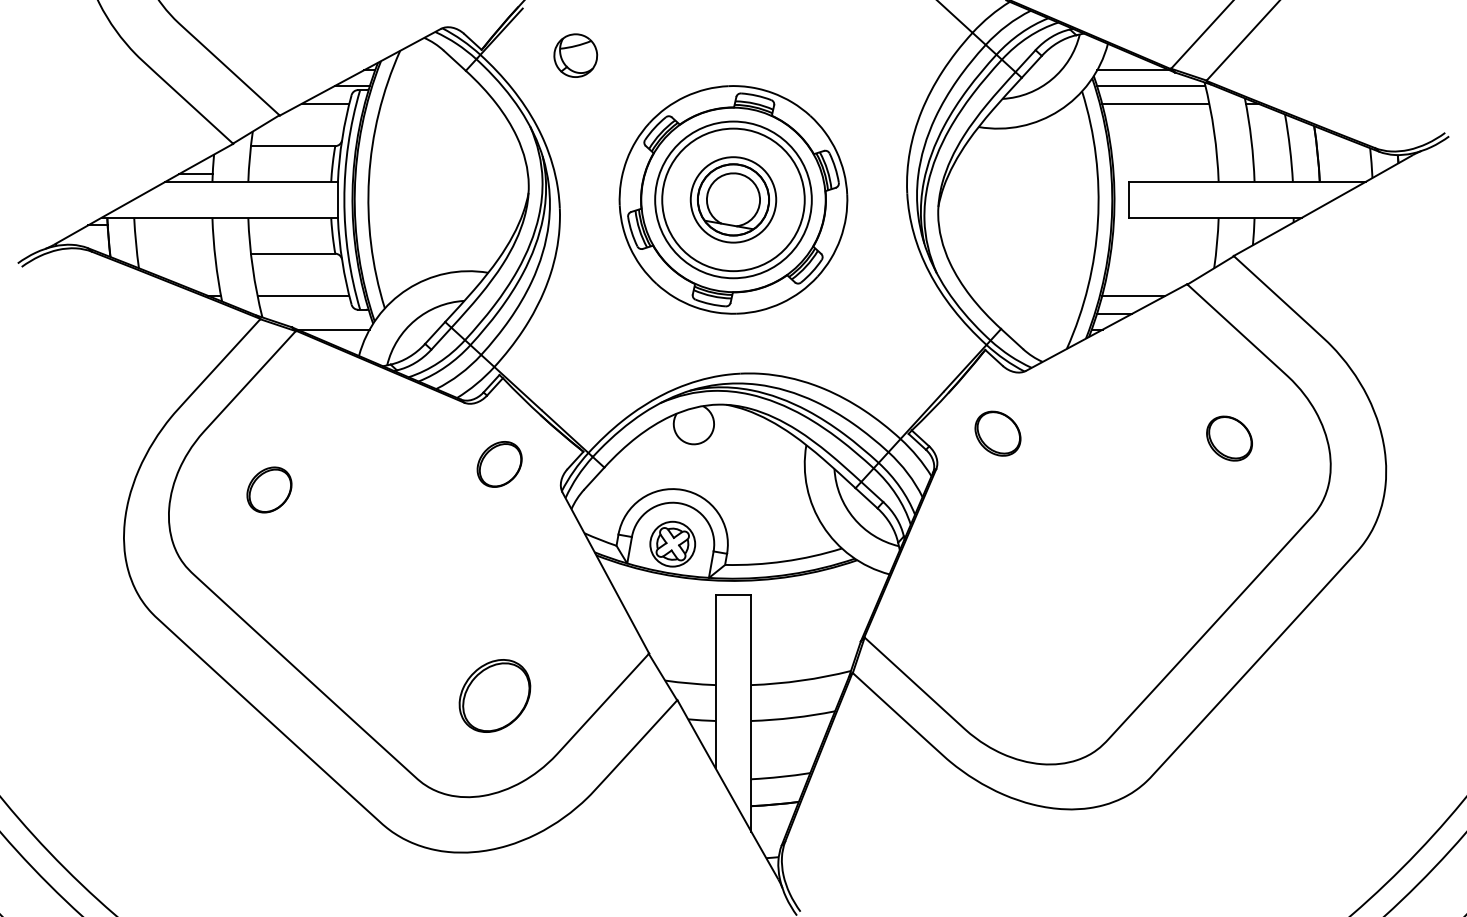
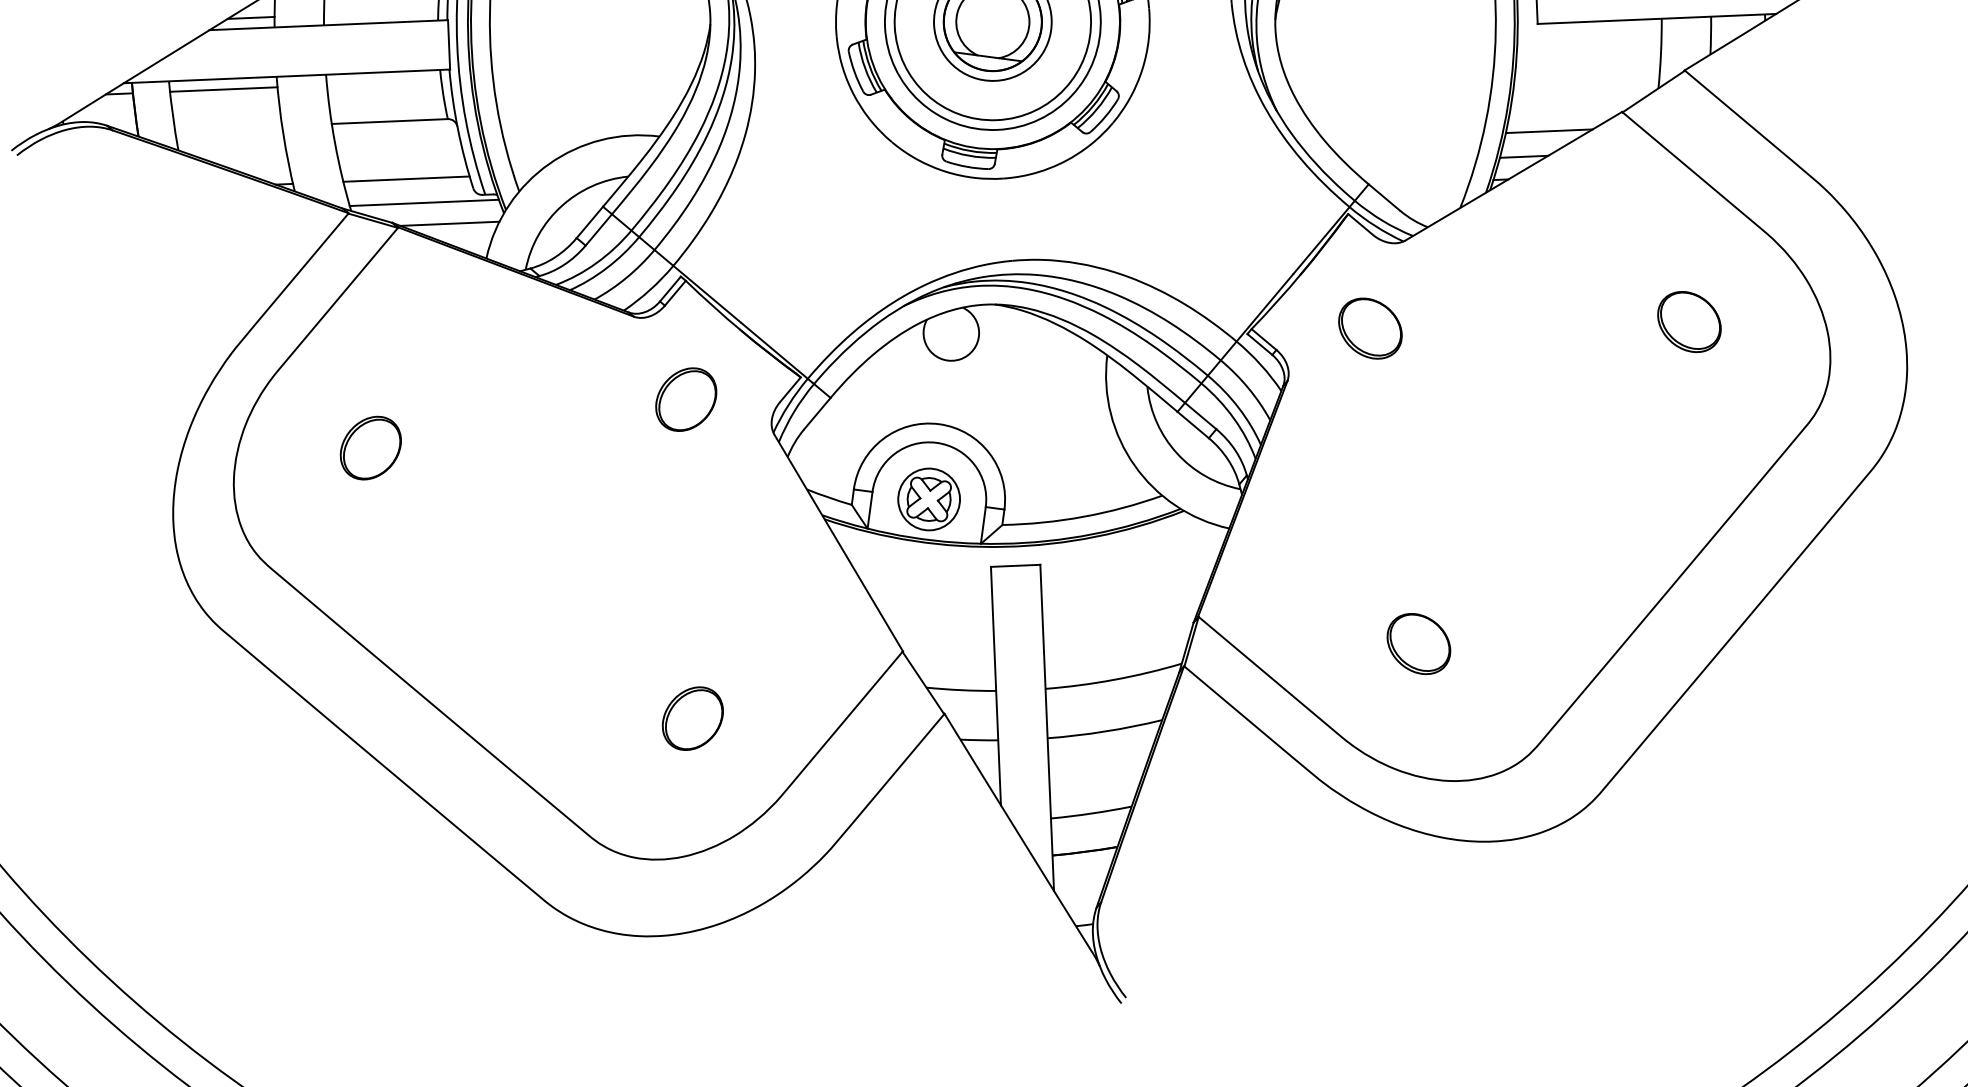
line: (173, 225) -> (223, 89), added
line: (315, 313) -> (424, 202), added
part: (1023, 663) -> (1418, 643), added
part: (494, 695) -> (692, 718), size x0.62

